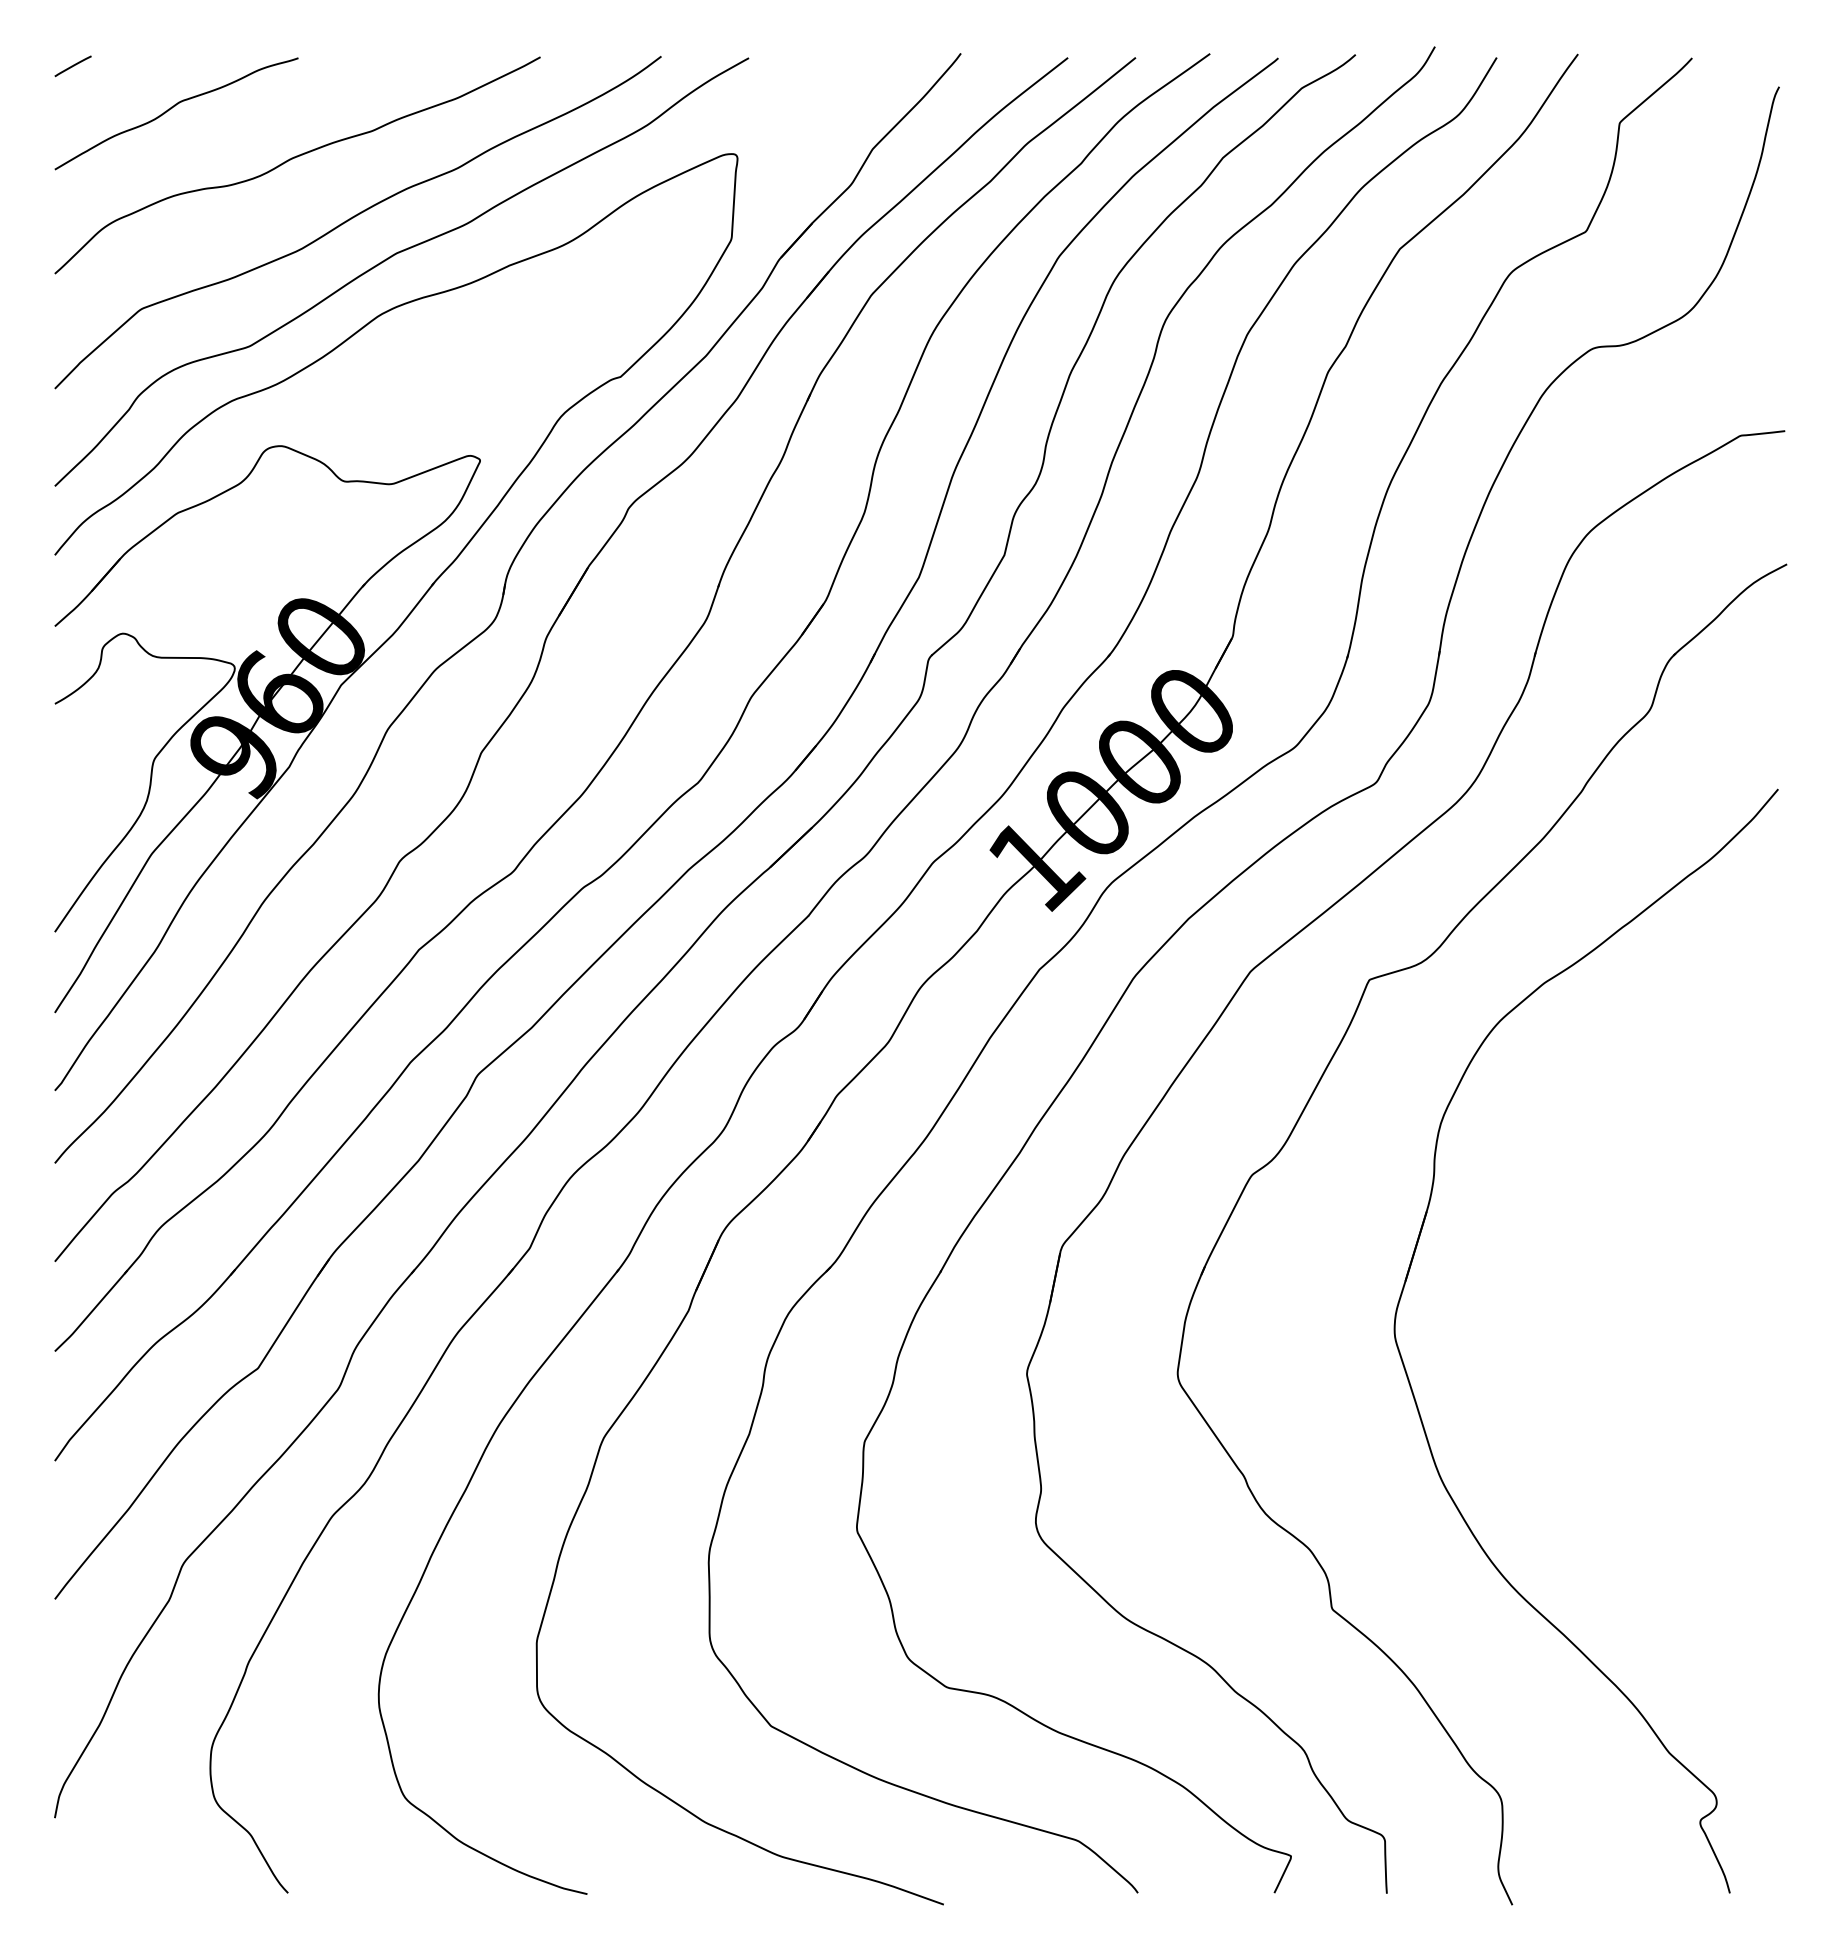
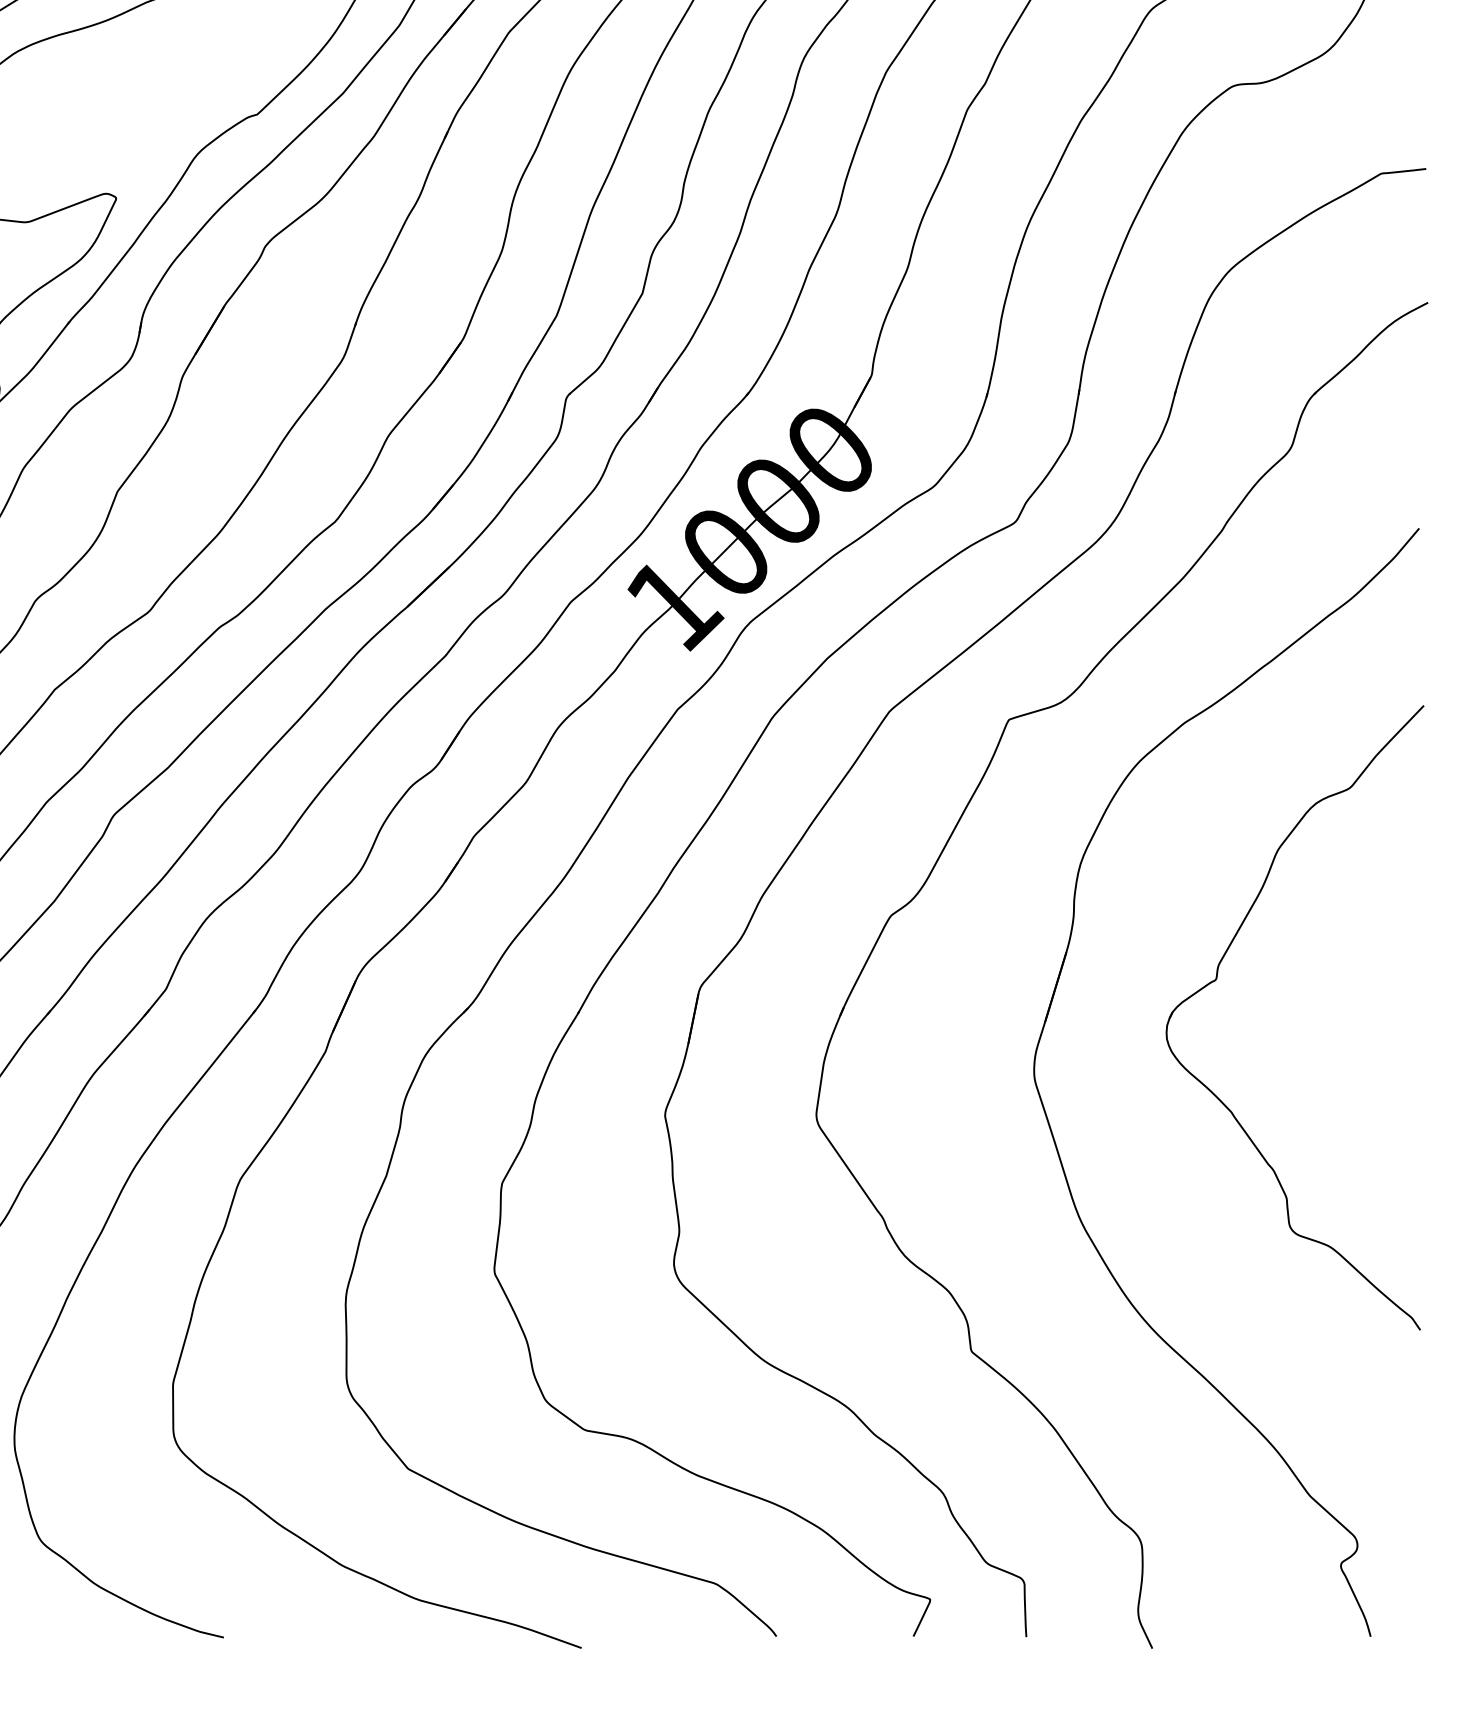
part: (1577, 1237) -> (1217, 978), added

